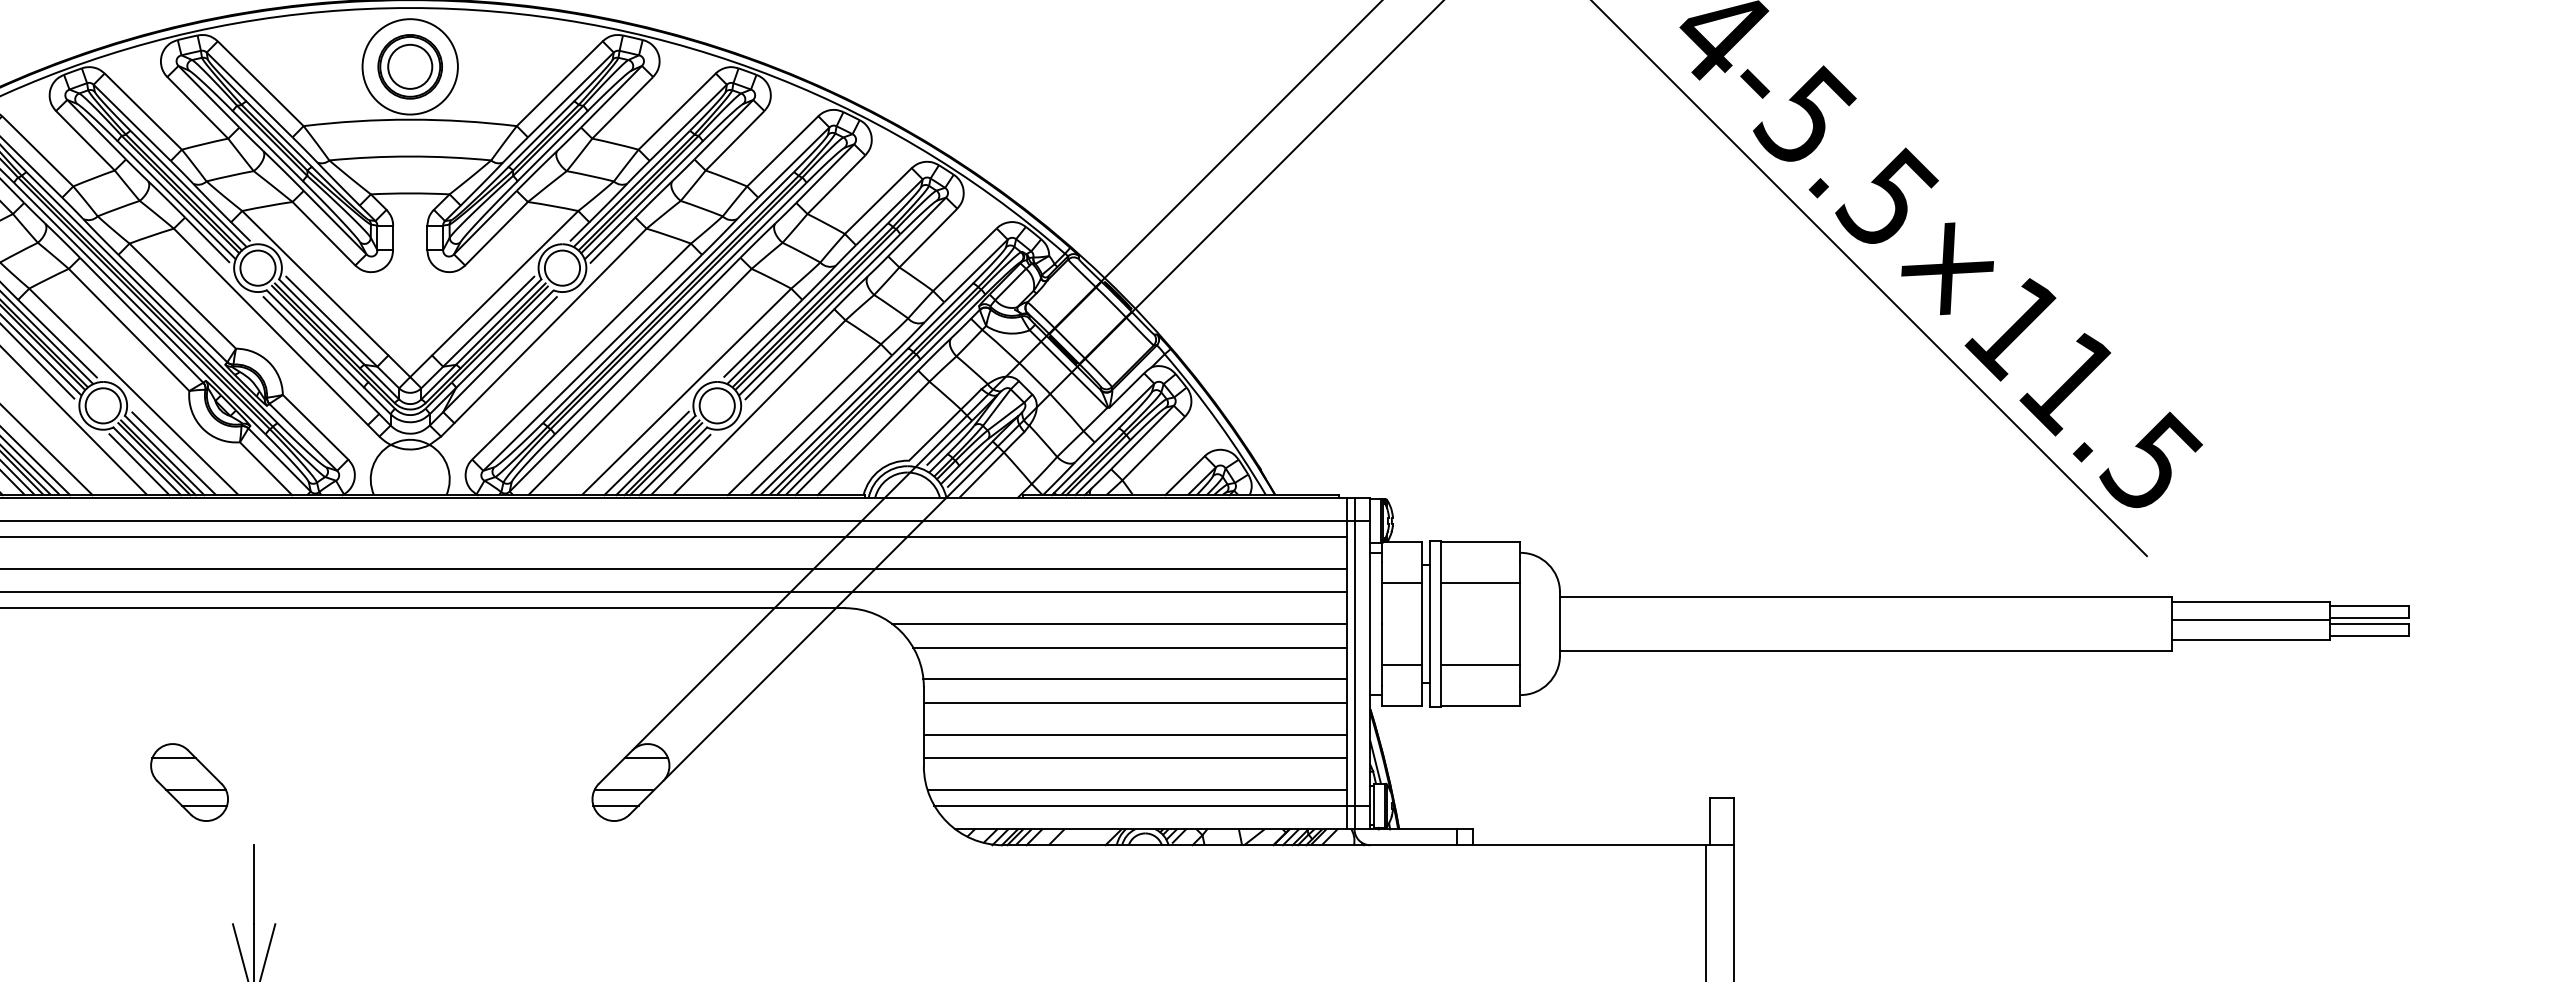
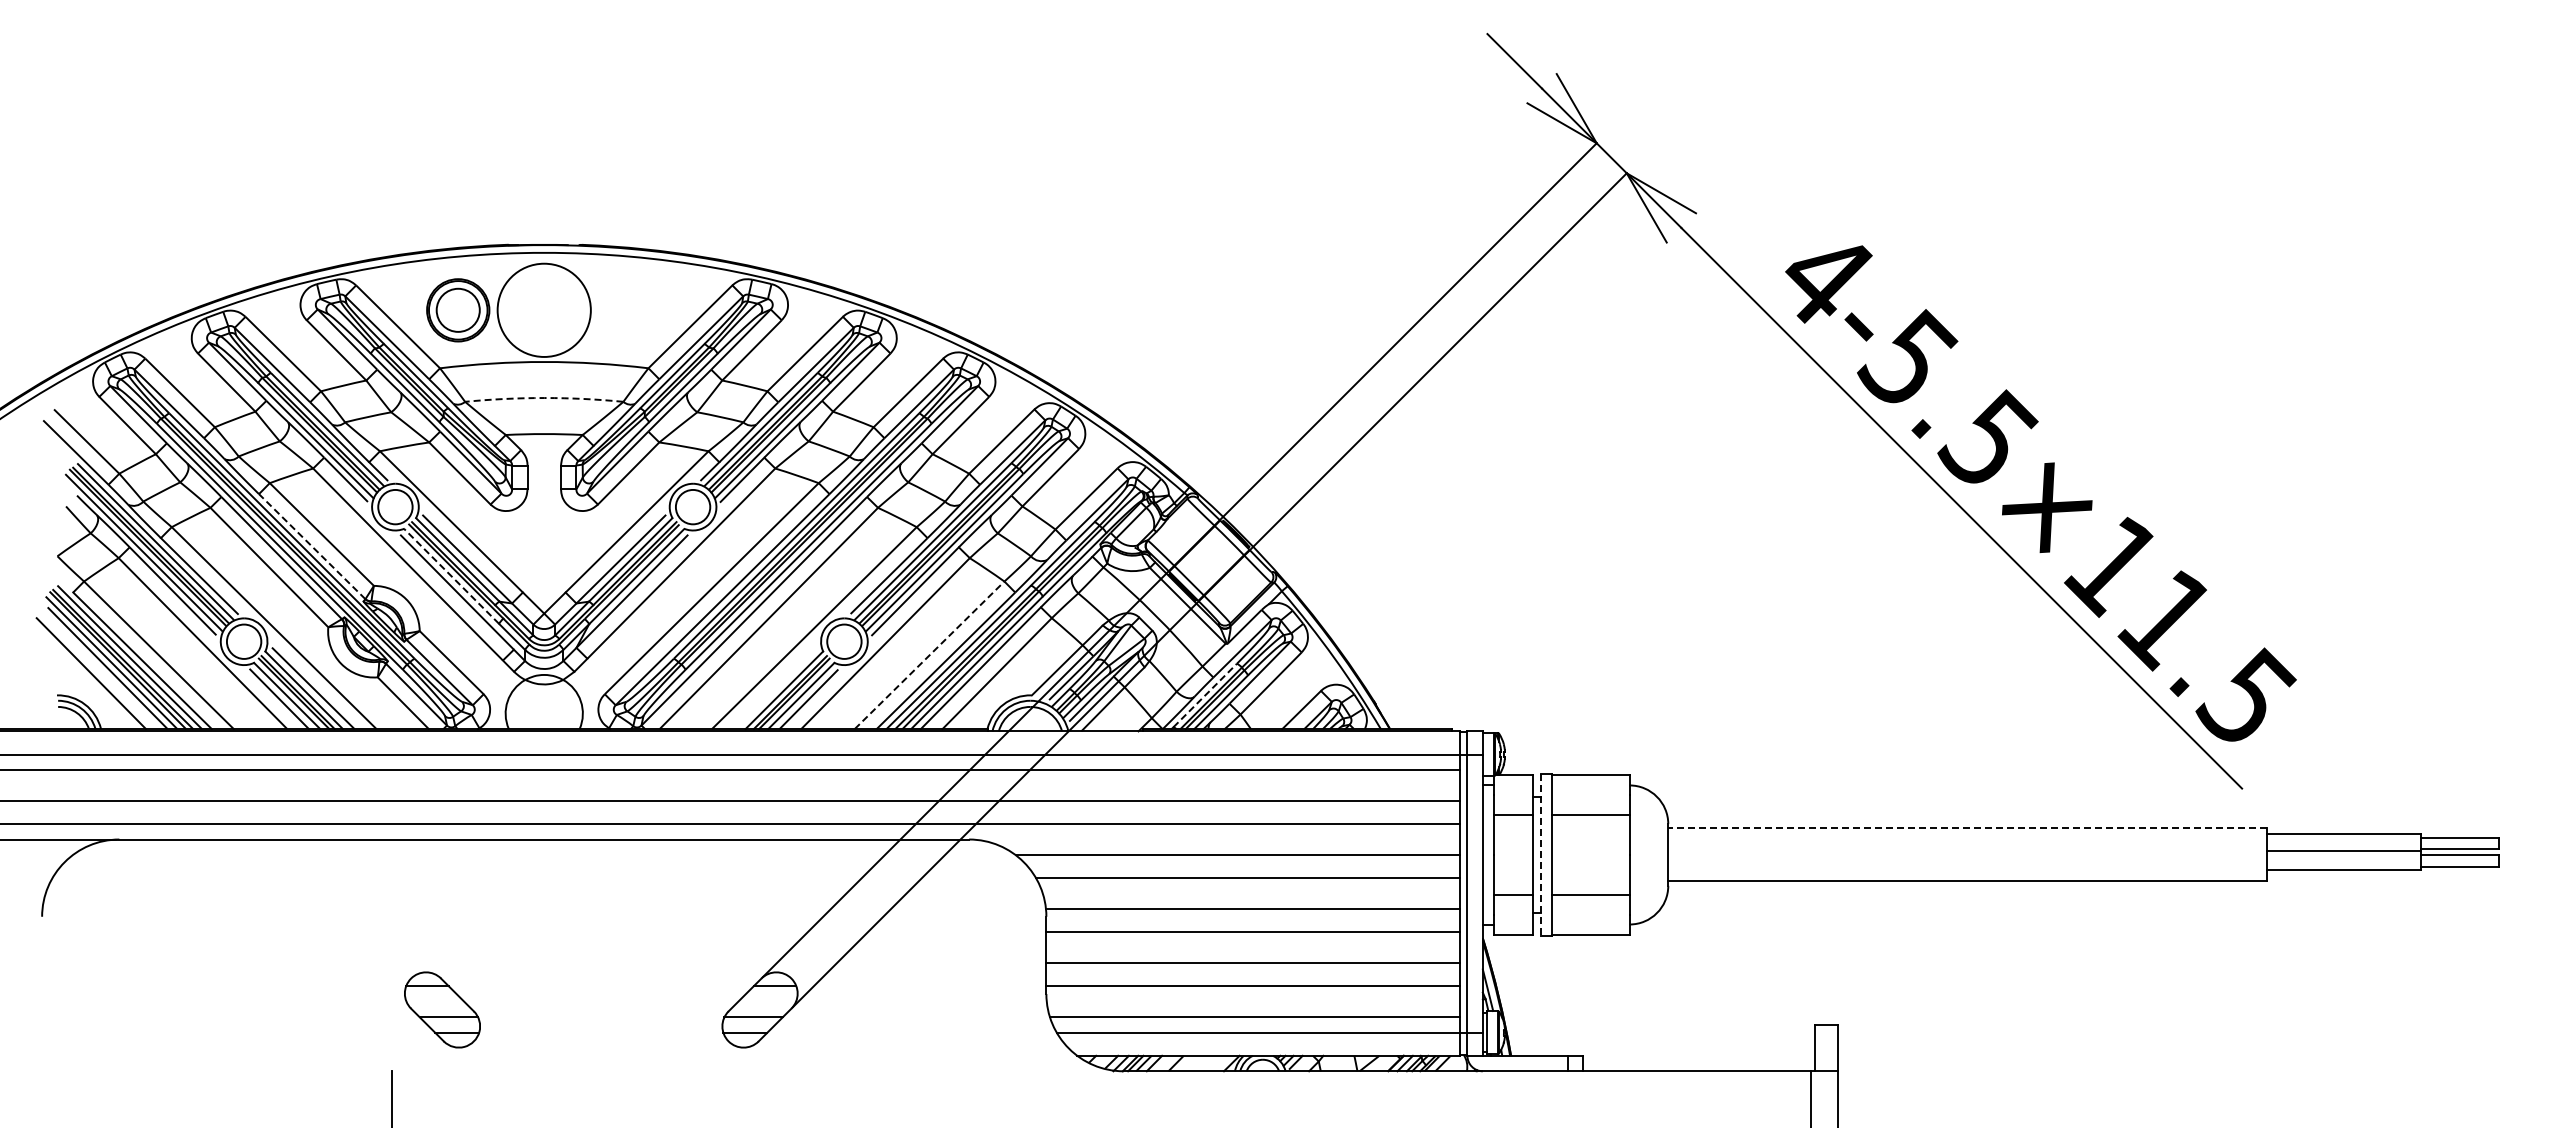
part: (410, 67) -> (458, 310), moved
arc: (410, 157) -> (544, 398), solid -> dashed
line: (173, 308) -> (312, 546), solid -> dashed
line: (315, 339) -> (451, 576), solid -> dashed
line: (804, 418) -> (929, 654), solid -> dashed
line: (646, 453) -> (775, 688), removed
line: (1086, 460) -> (1205, 695), solid -> dashed
line: (1866, 596) -> (1967, 828), solid -> dashed
line: (1429, 624) -> (1540, 855), solid -> dashed
part: (189, 782) -> (442, 1009), moved

